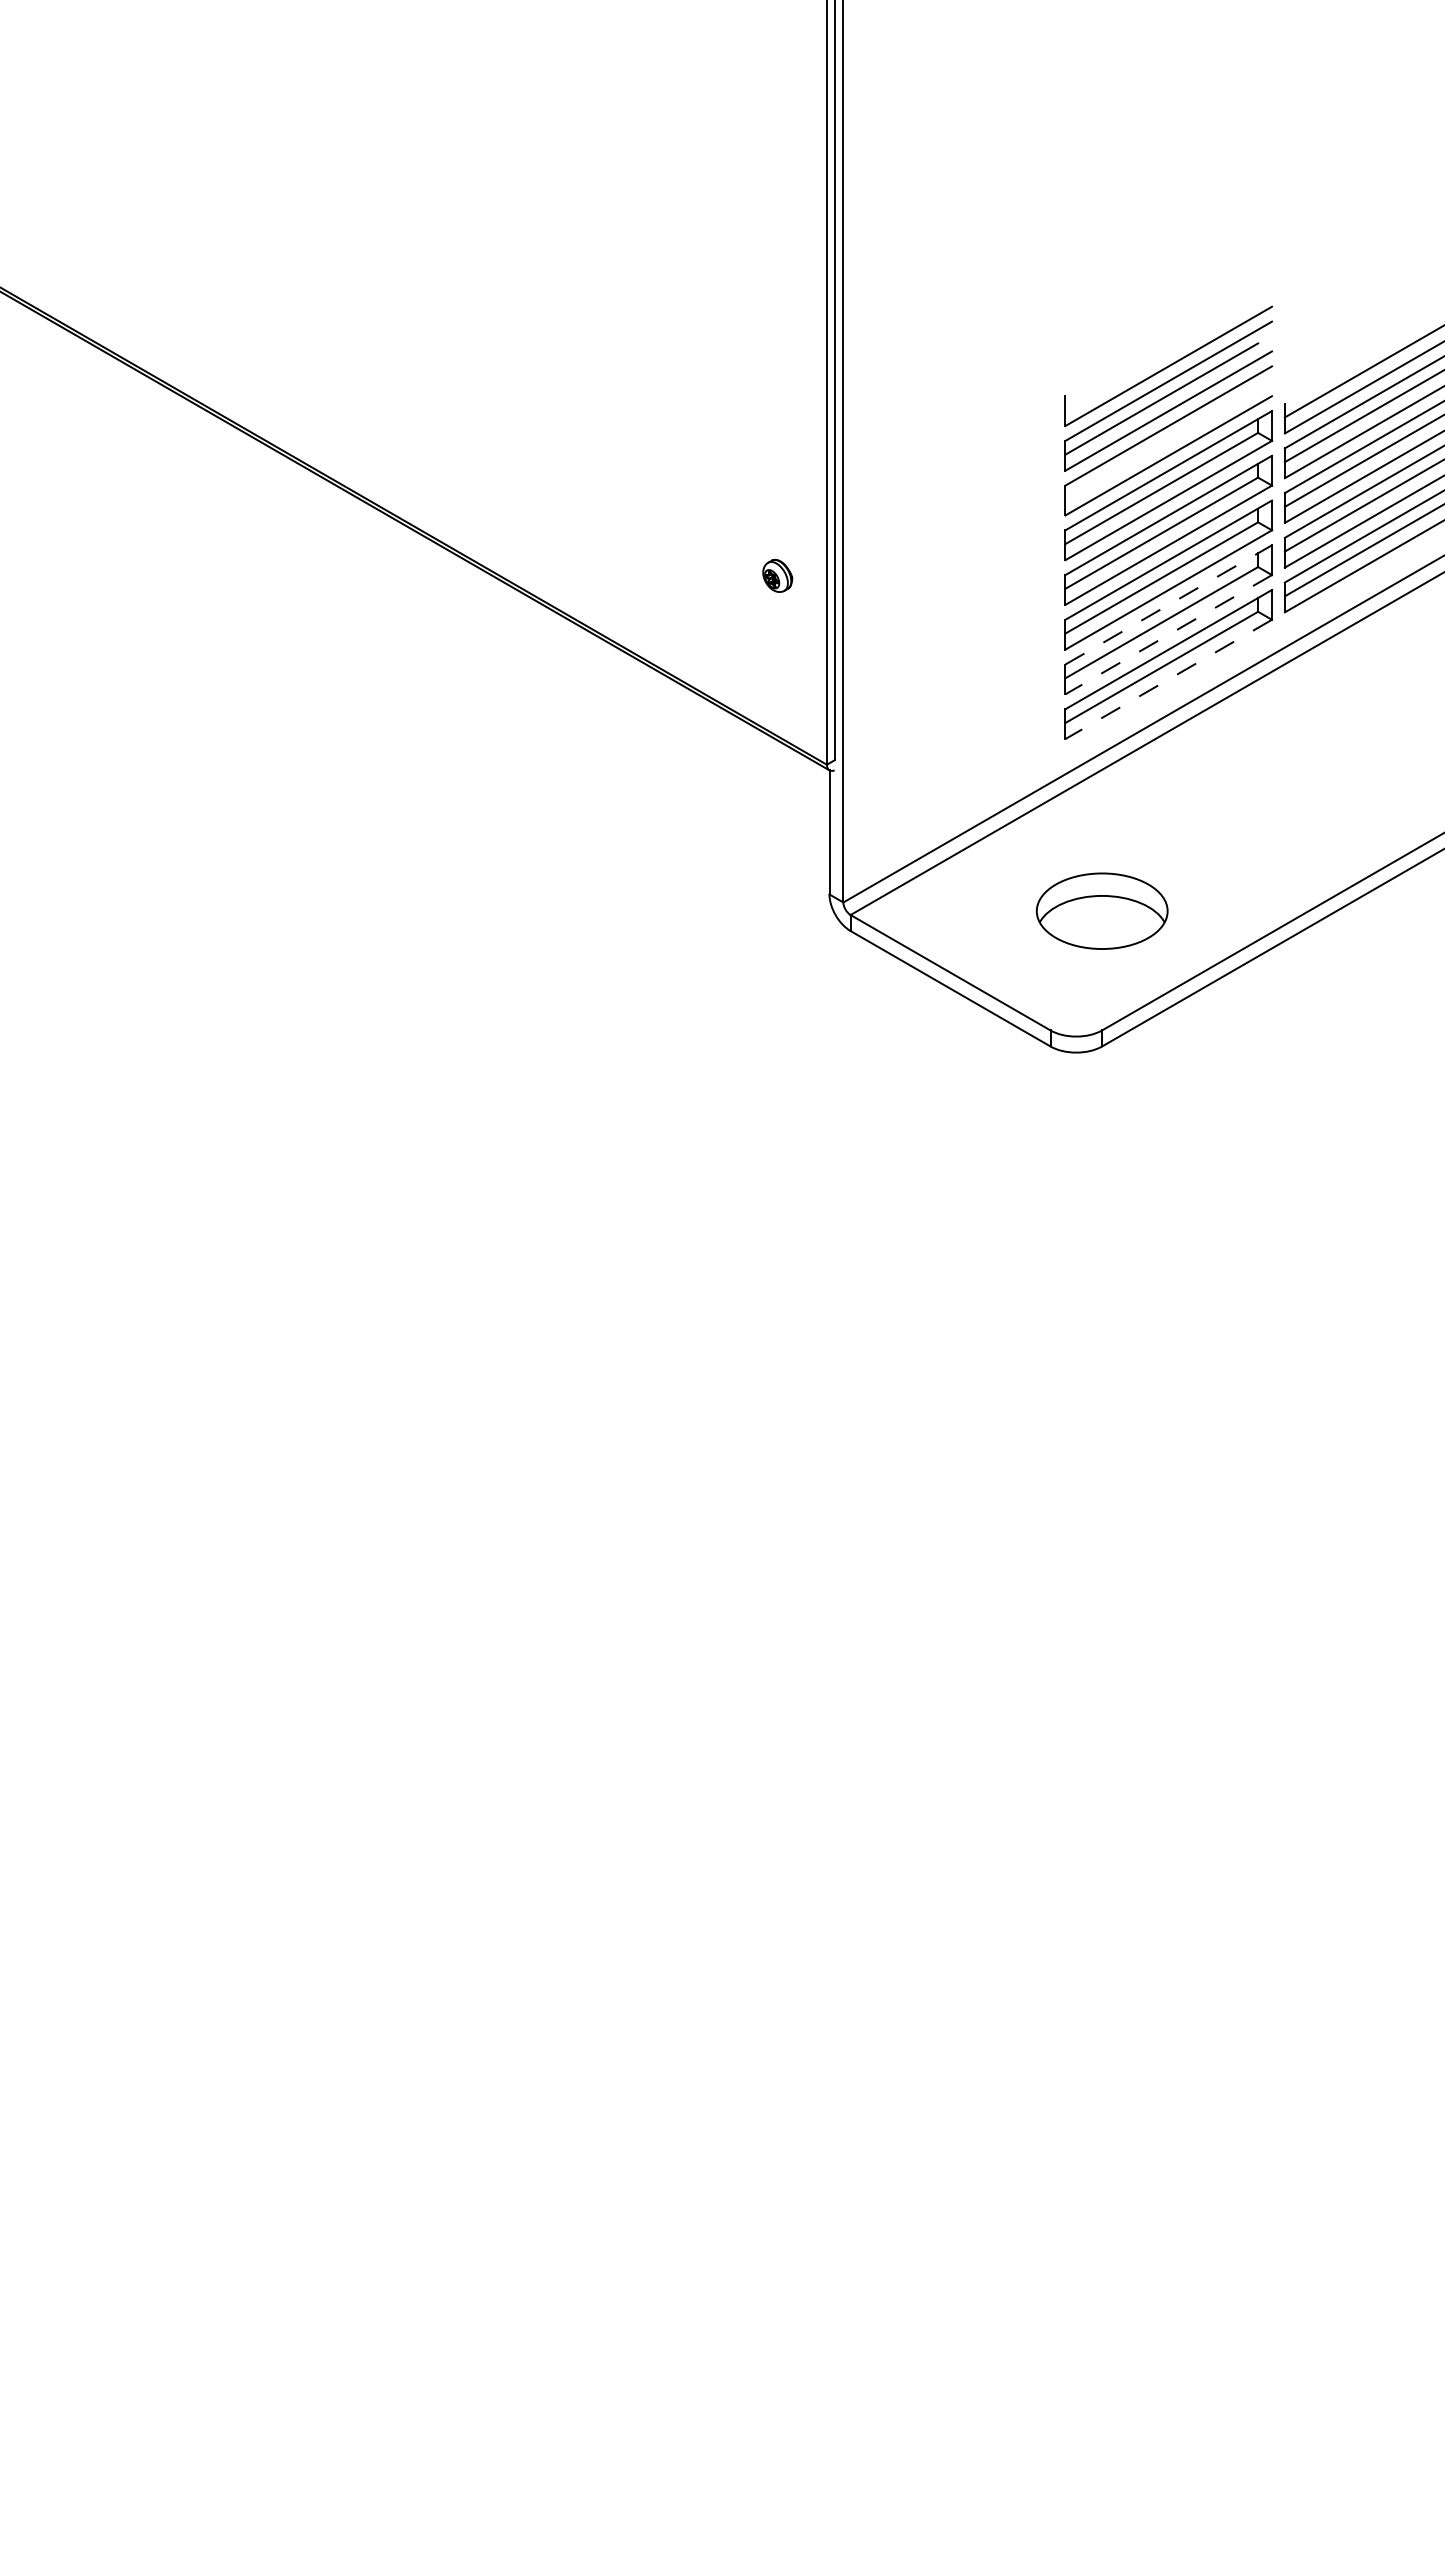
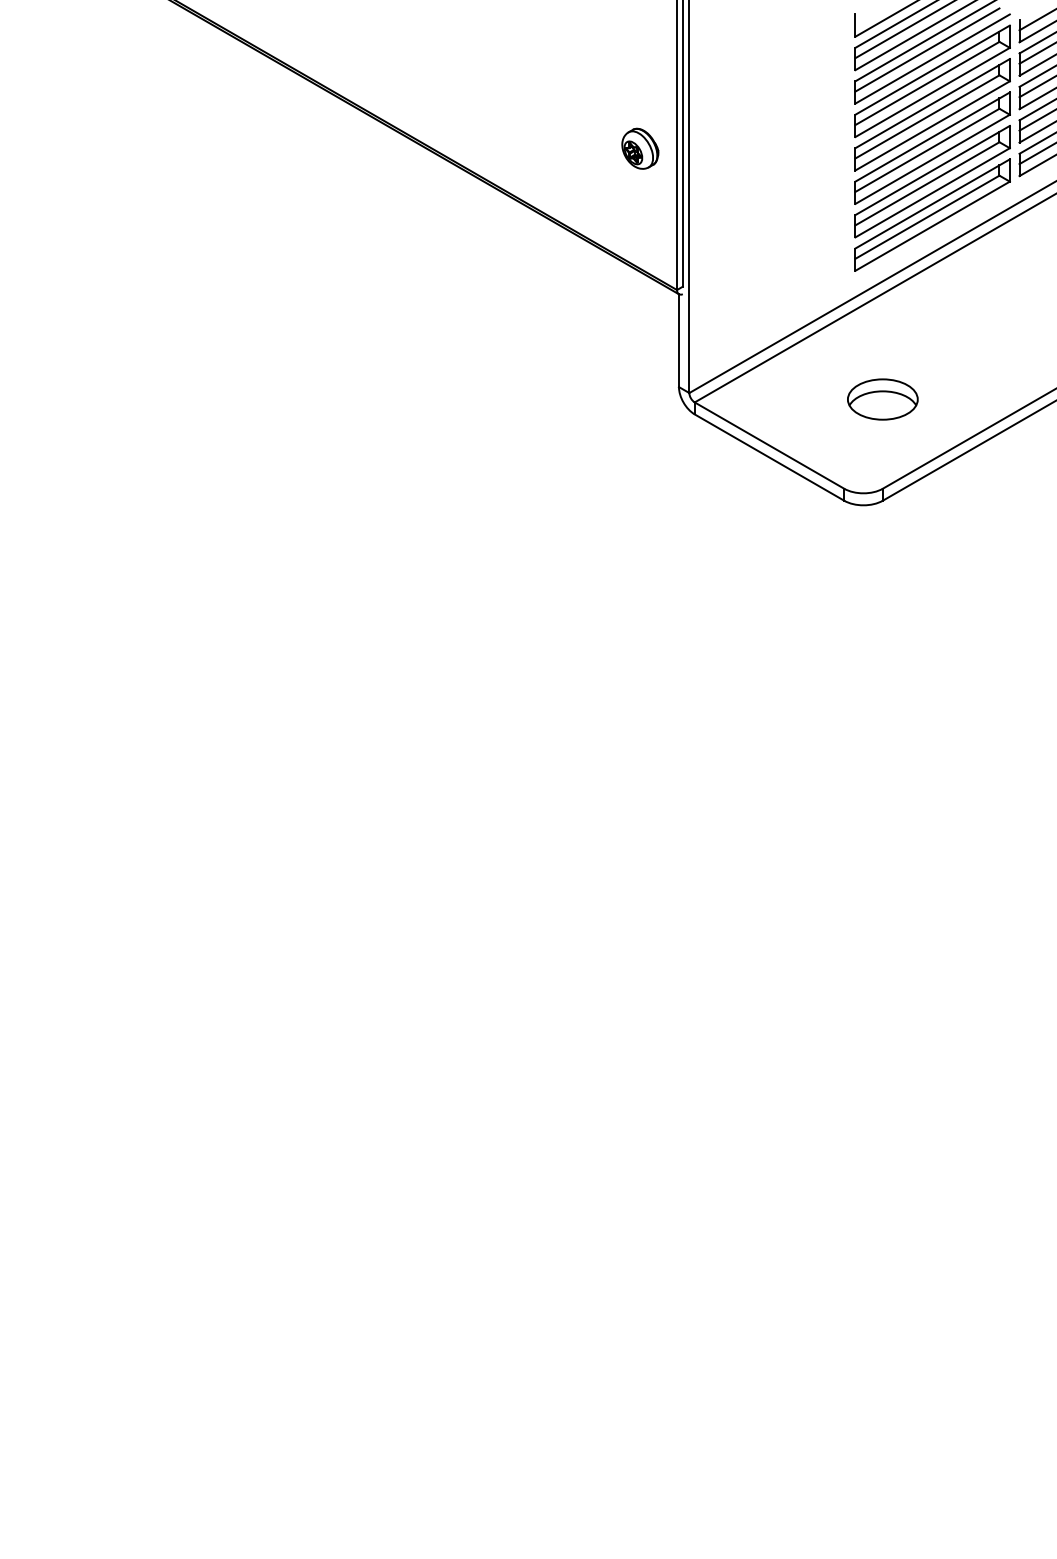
line: (1161, 443) -> (927, 49), added
part: (777, 575) -> (640, 148), size x1.67
line: (1169, 604) -> (933, 170), dashed -> solid
line: (1168, 634) -> (932, 192), dashed -> solid
line: (1168, 679) -> (932, 226), dashed -> solid
part: (1101, 910) -> (882, 399), size x0.71

